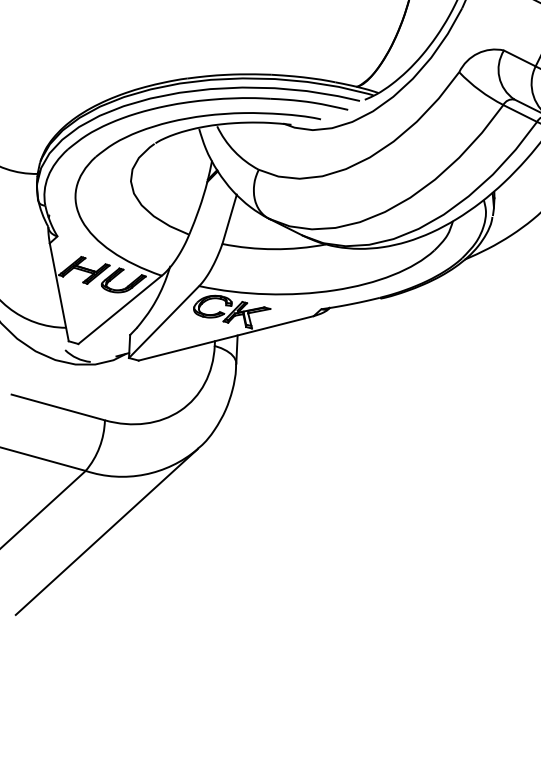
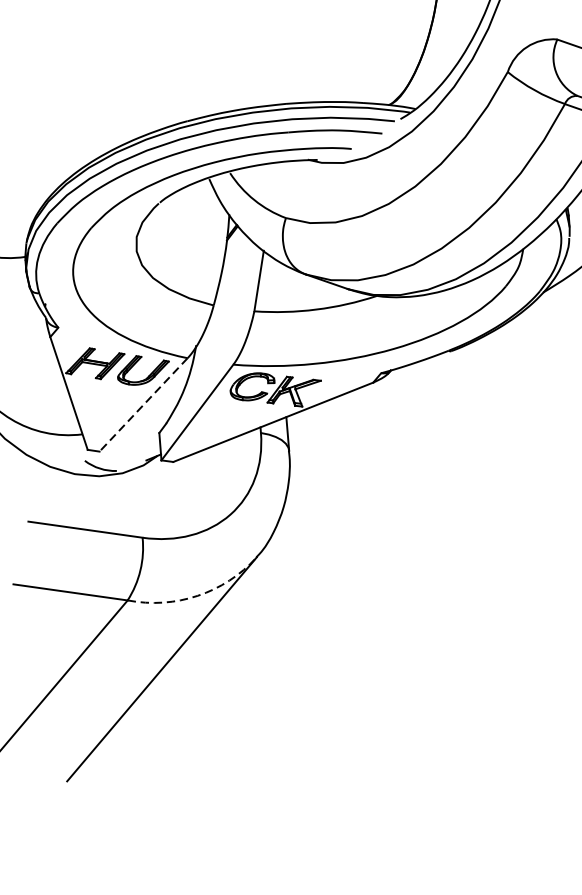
line: (120, 309) -> (143, 404), solid -> dashed
arc: (144, 474) -> (197, 595), solid -> dashed

